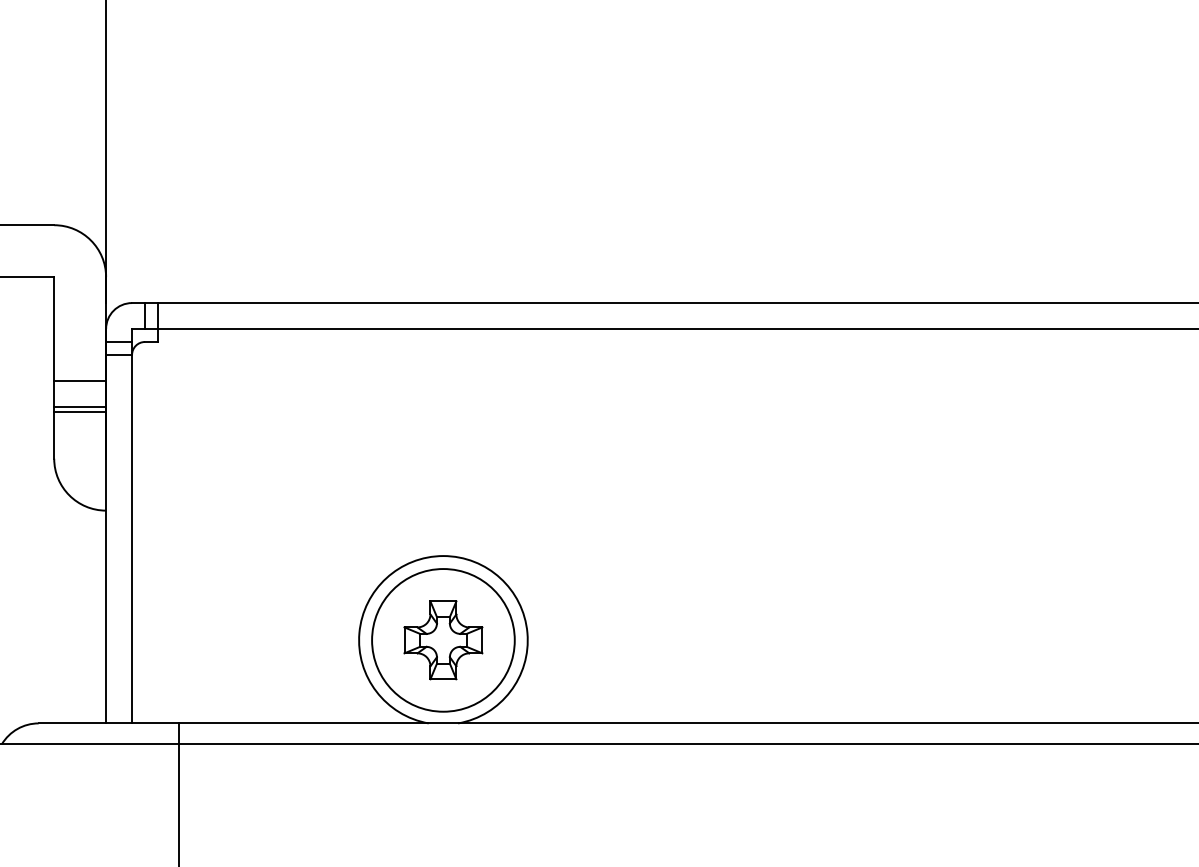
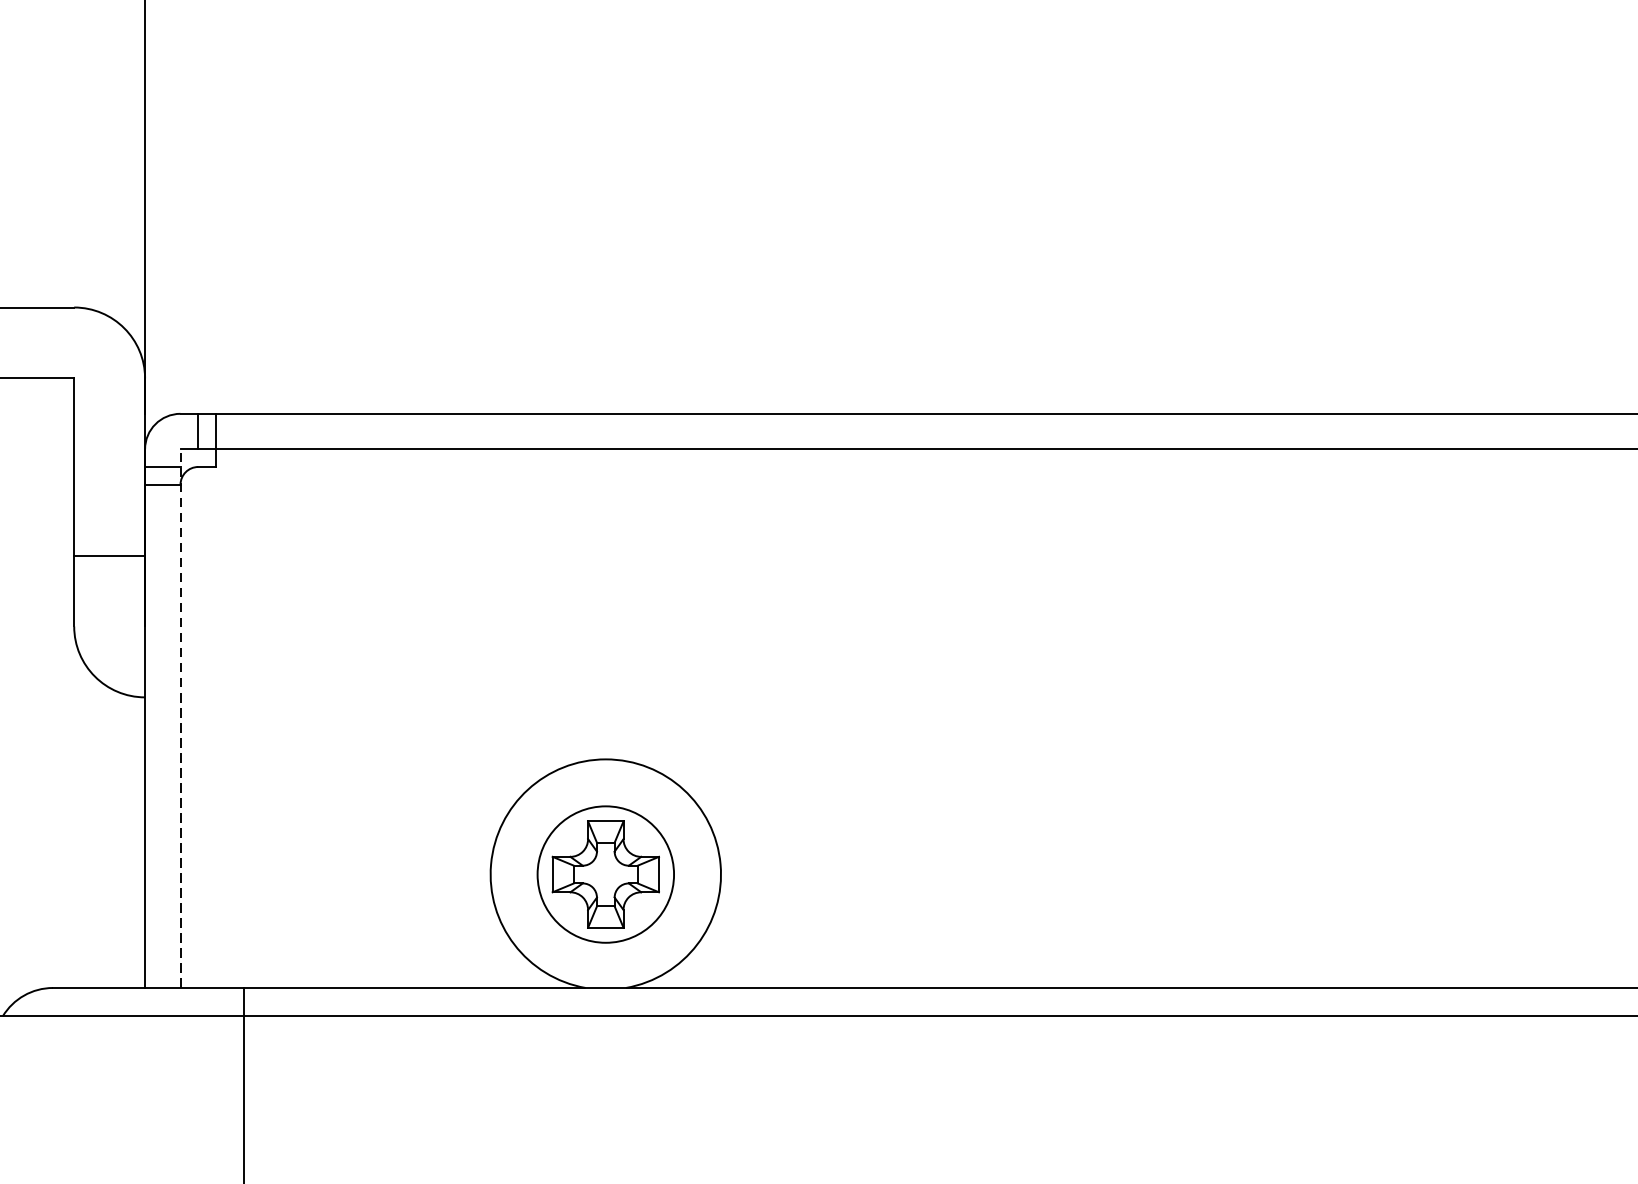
line: (80, 380) -> (110, 519), removed
line: (80, 412) -> (110, 563), removed
line: (132, 525) -> (181, 717), solid -> dashed
circle: (443, 640) -> (605, 874), size x0.7

